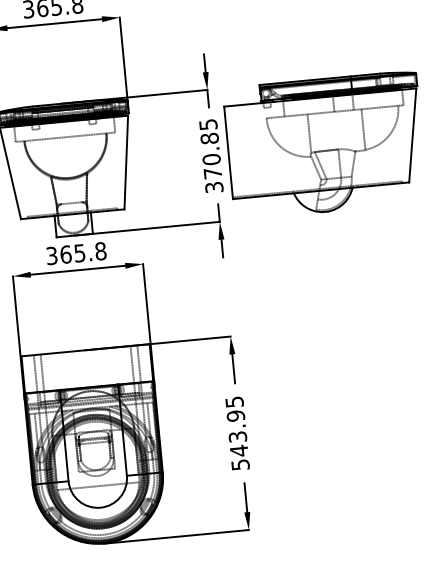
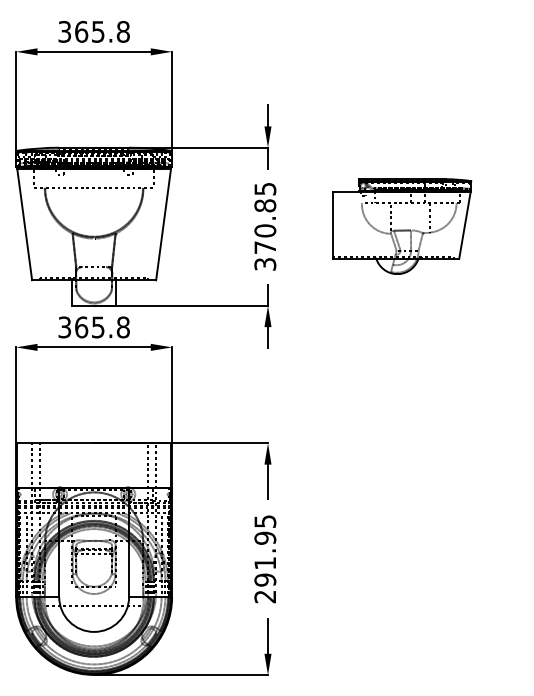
part: (324, 145) -> (401, 226), size x0.6
text: (239, 451) -> (265, 580), 543.95 -> 291.95

